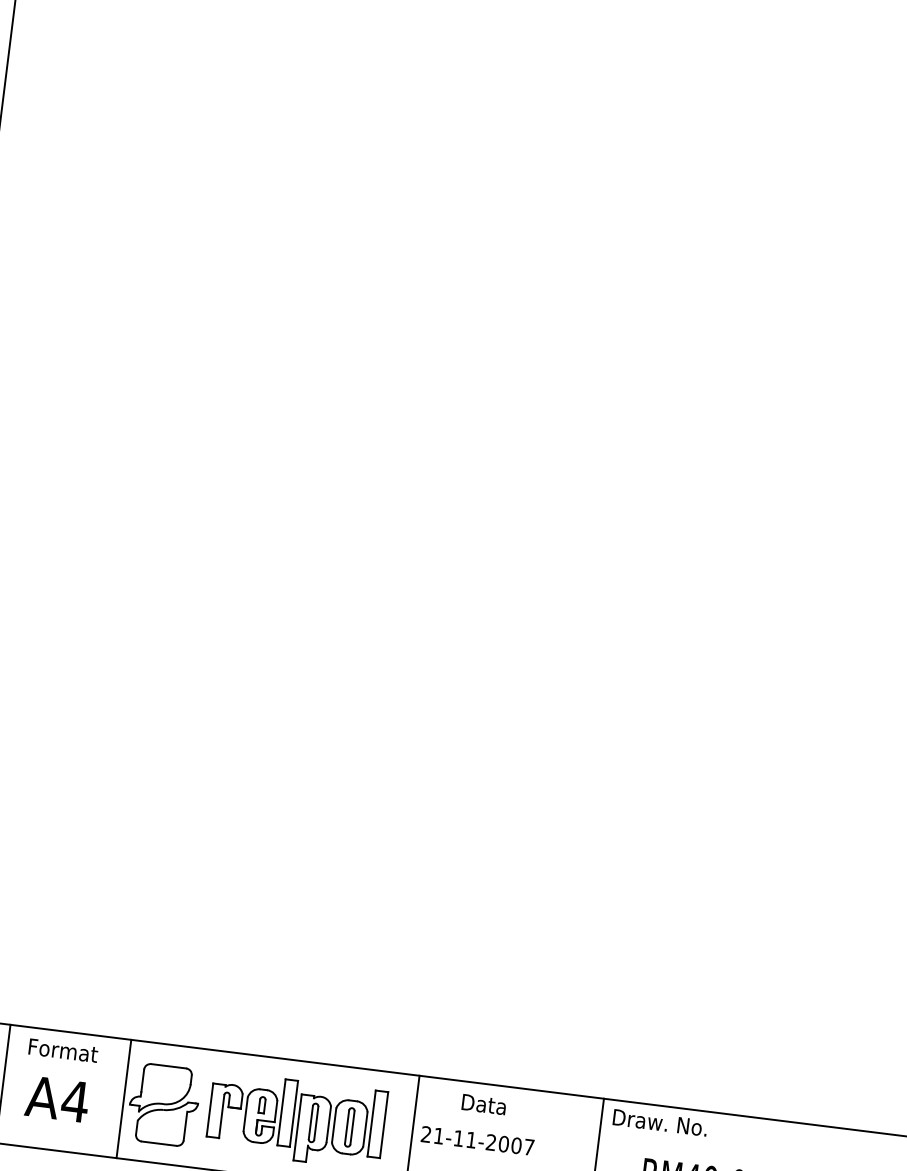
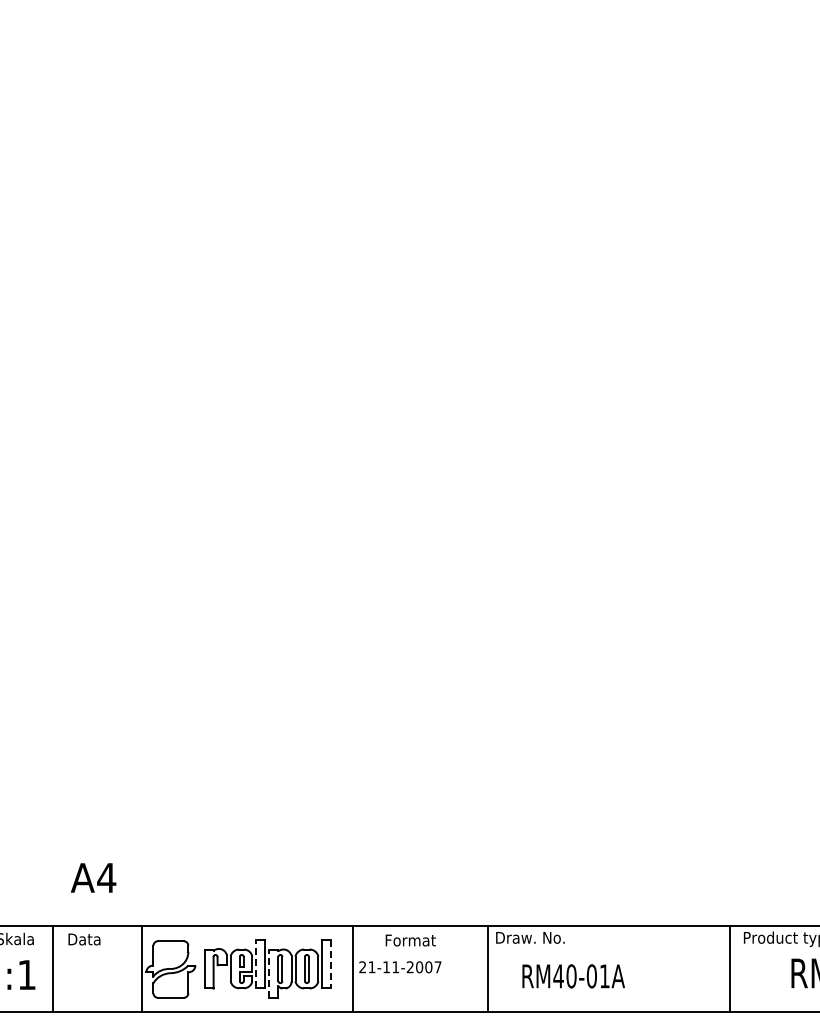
text: (64, 1050) -> (94, 939), Format -> Data
text: (57, 1098) -> (93, 877), moved
text: (497, 1106) -> (411, 940), Data -> Format
line: (281, 1111) -> (256, 963), solid -> dashed
line: (384, 1125) -> (331, 964), solid -> dashed
line: (297, 1127) -> (269, 973), solid -> dashed

